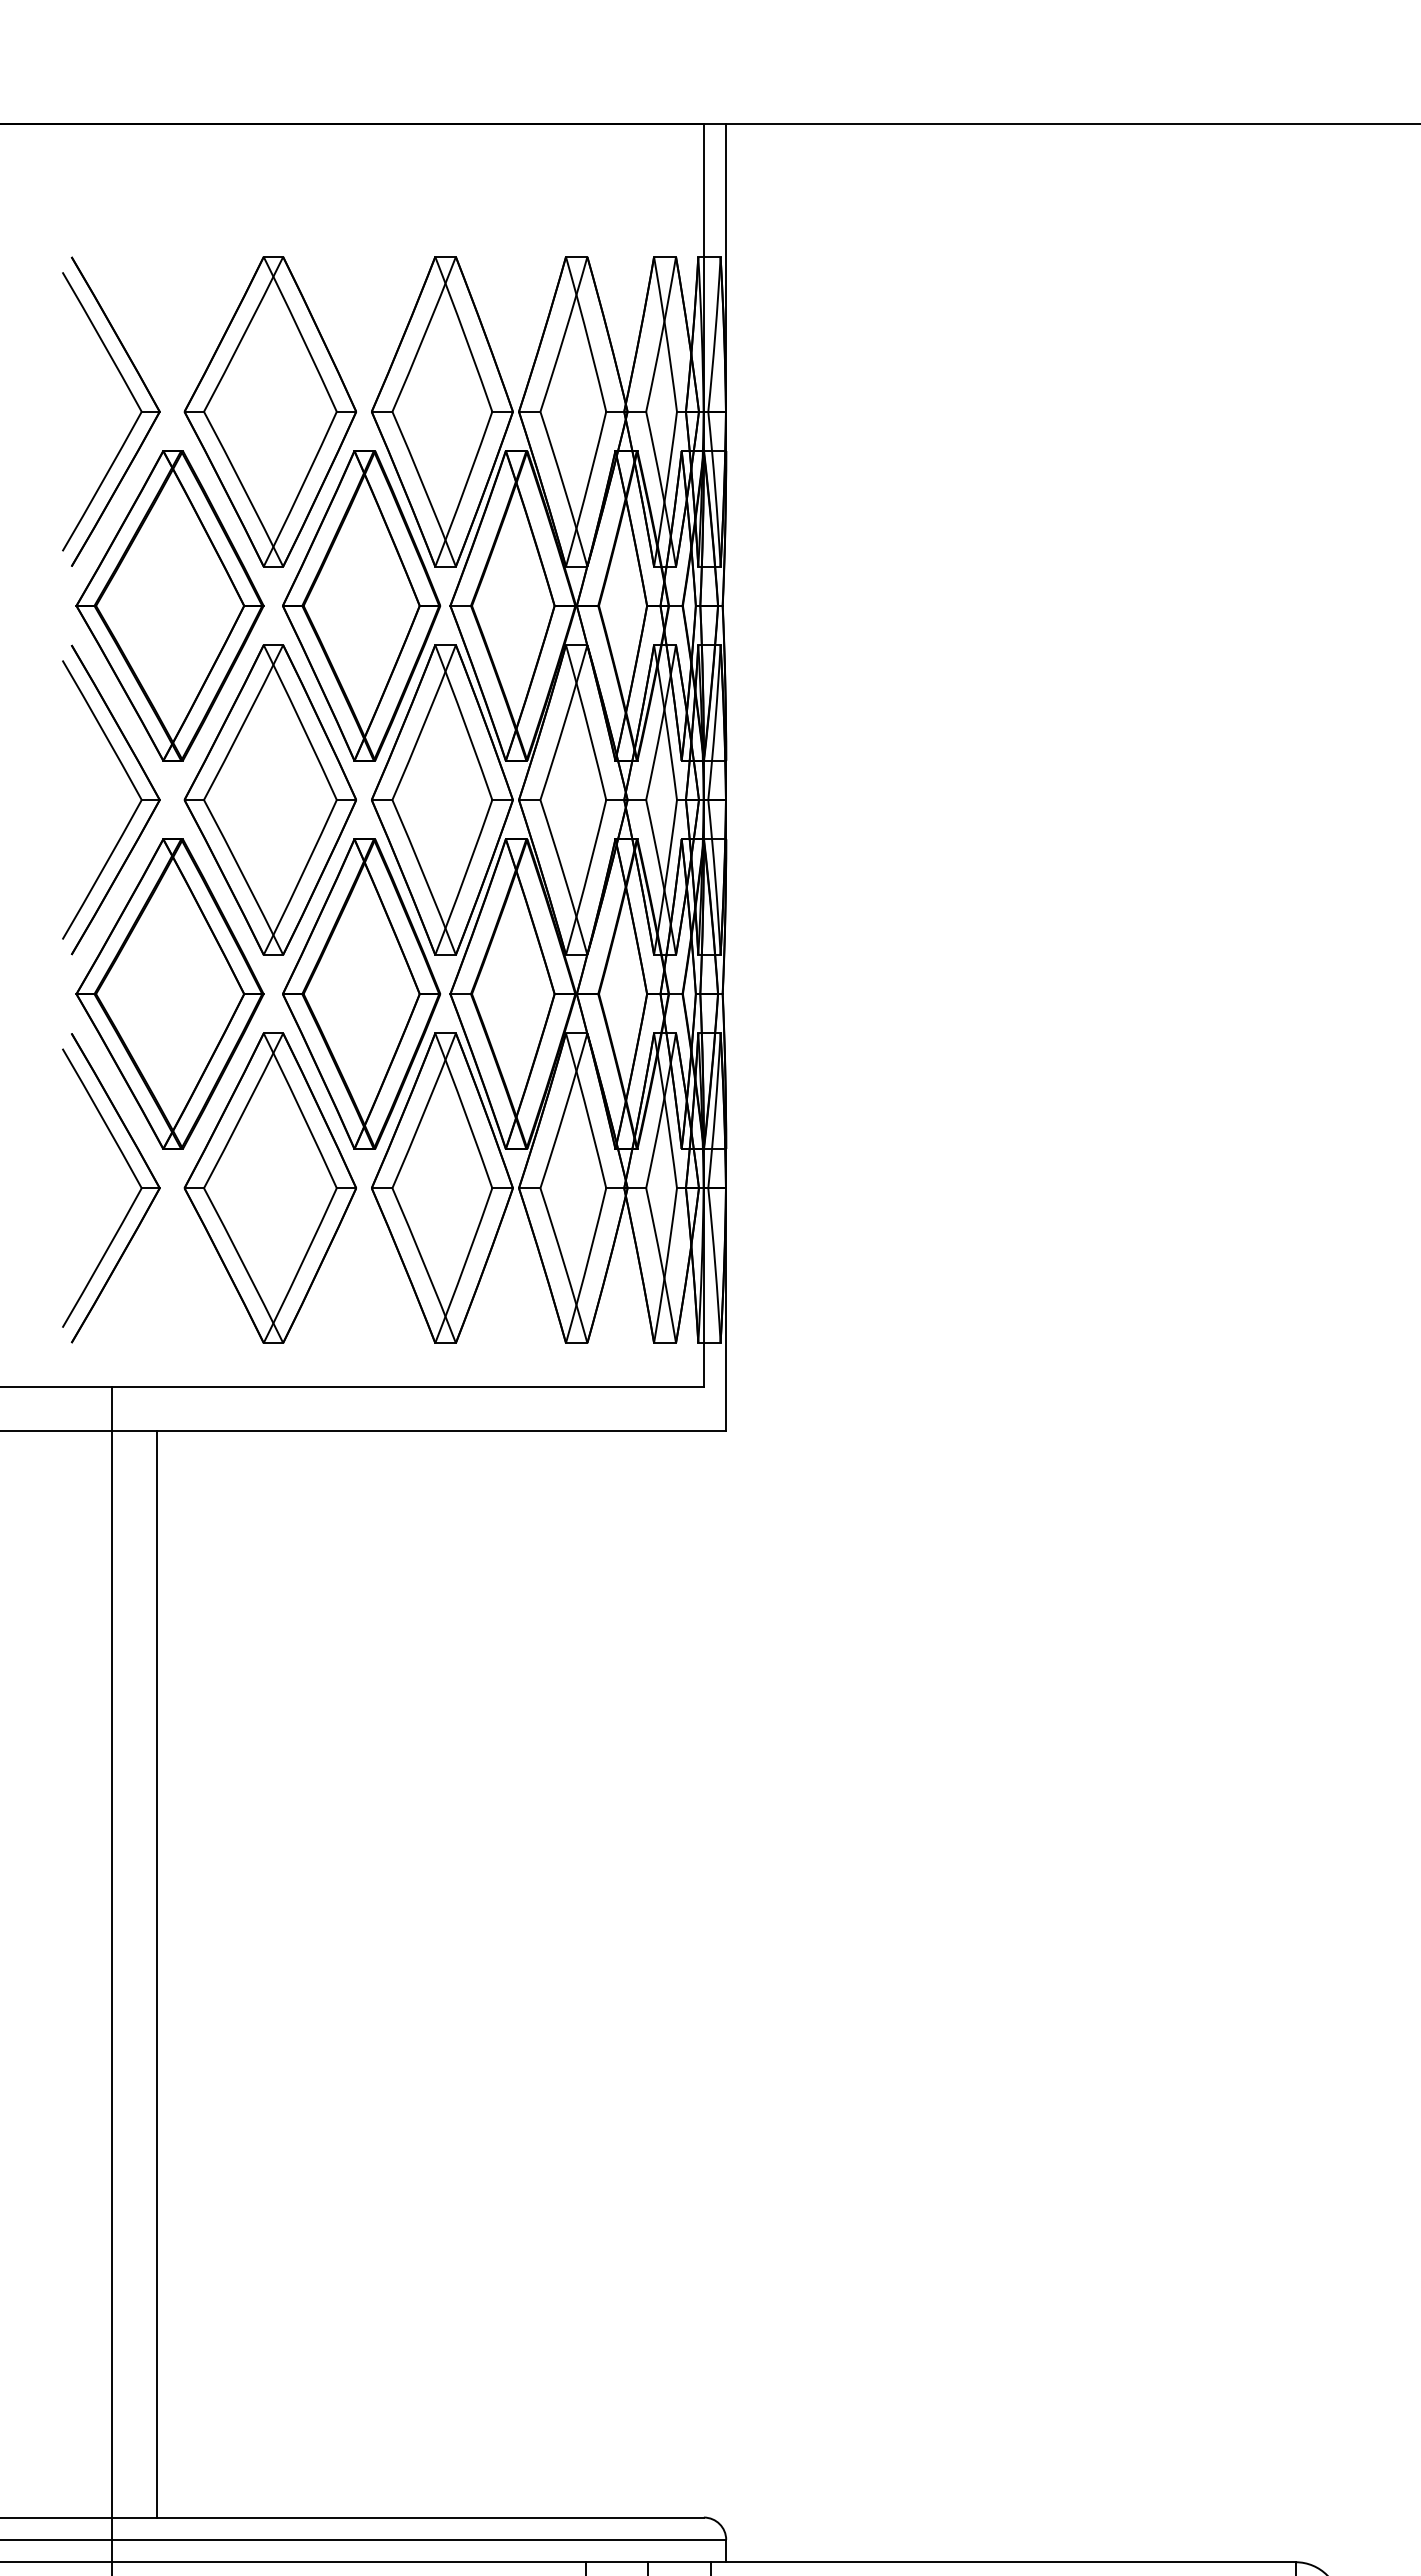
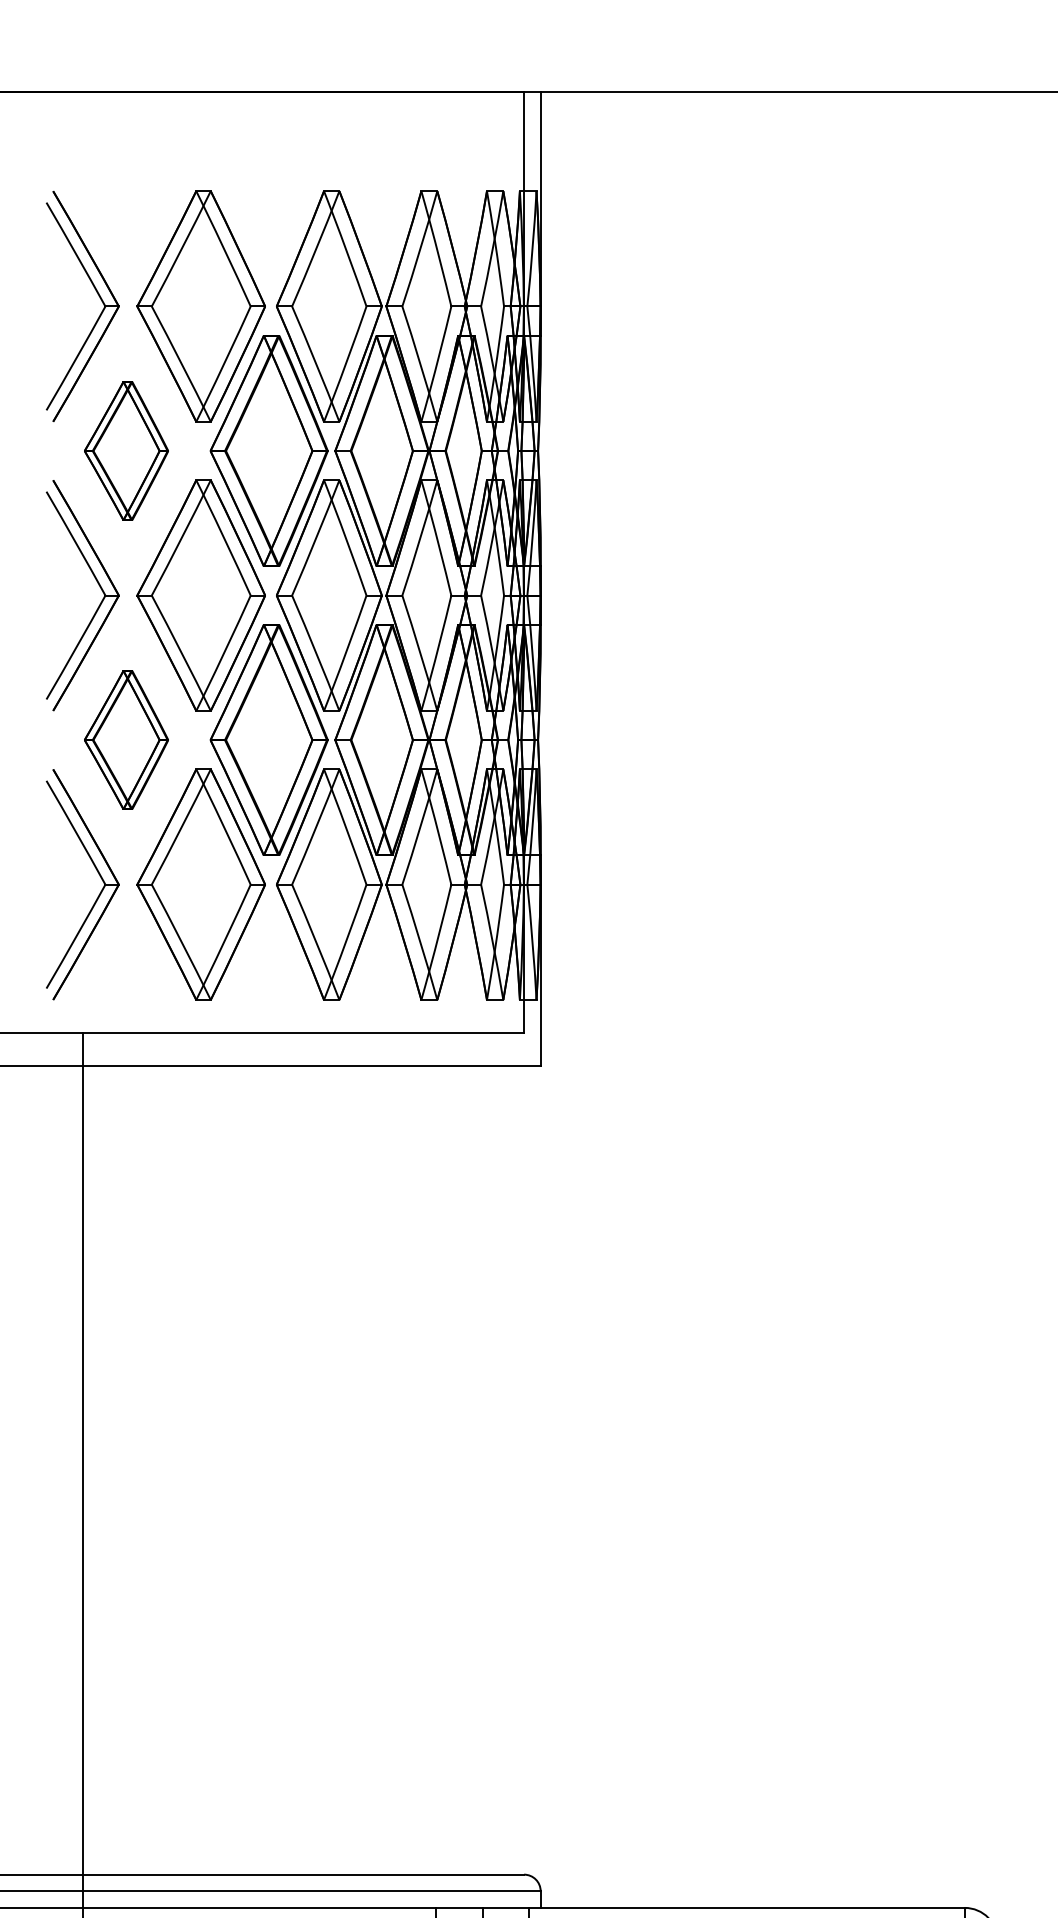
part: (169, 605) -> (126, 450), size x0.6
part: (169, 993) -> (126, 739), size x0.6
line: (156, 1974) -> (116, 1470), removed

